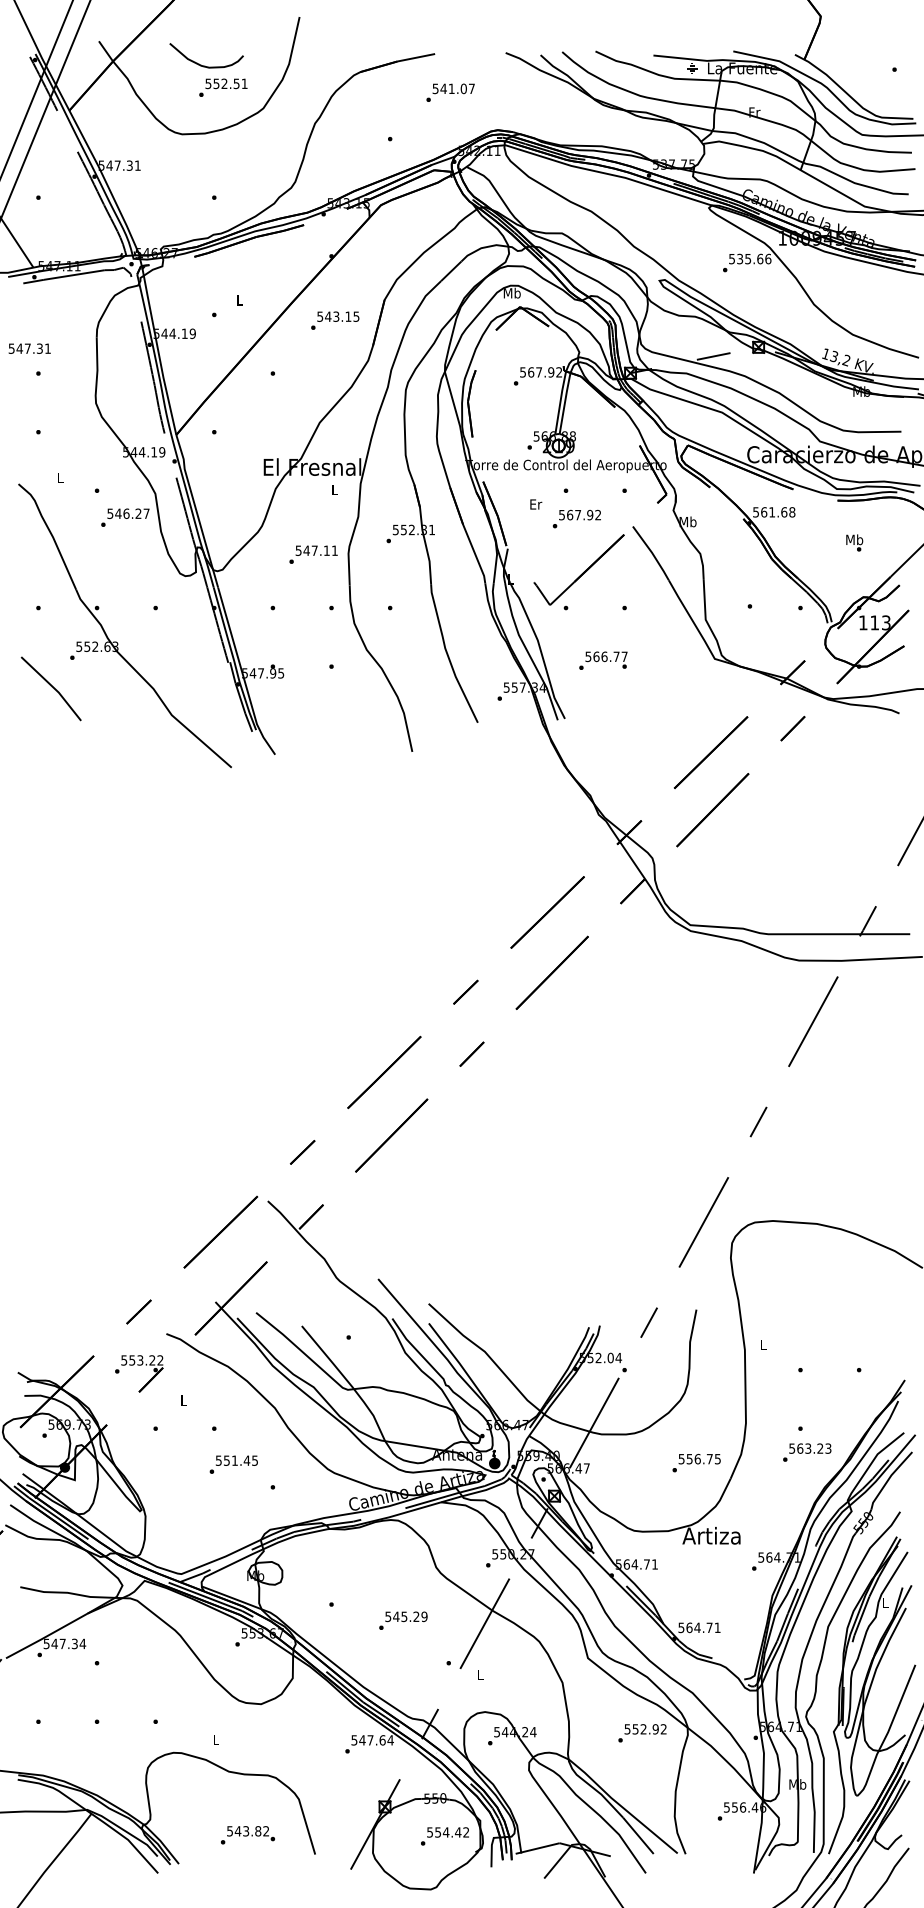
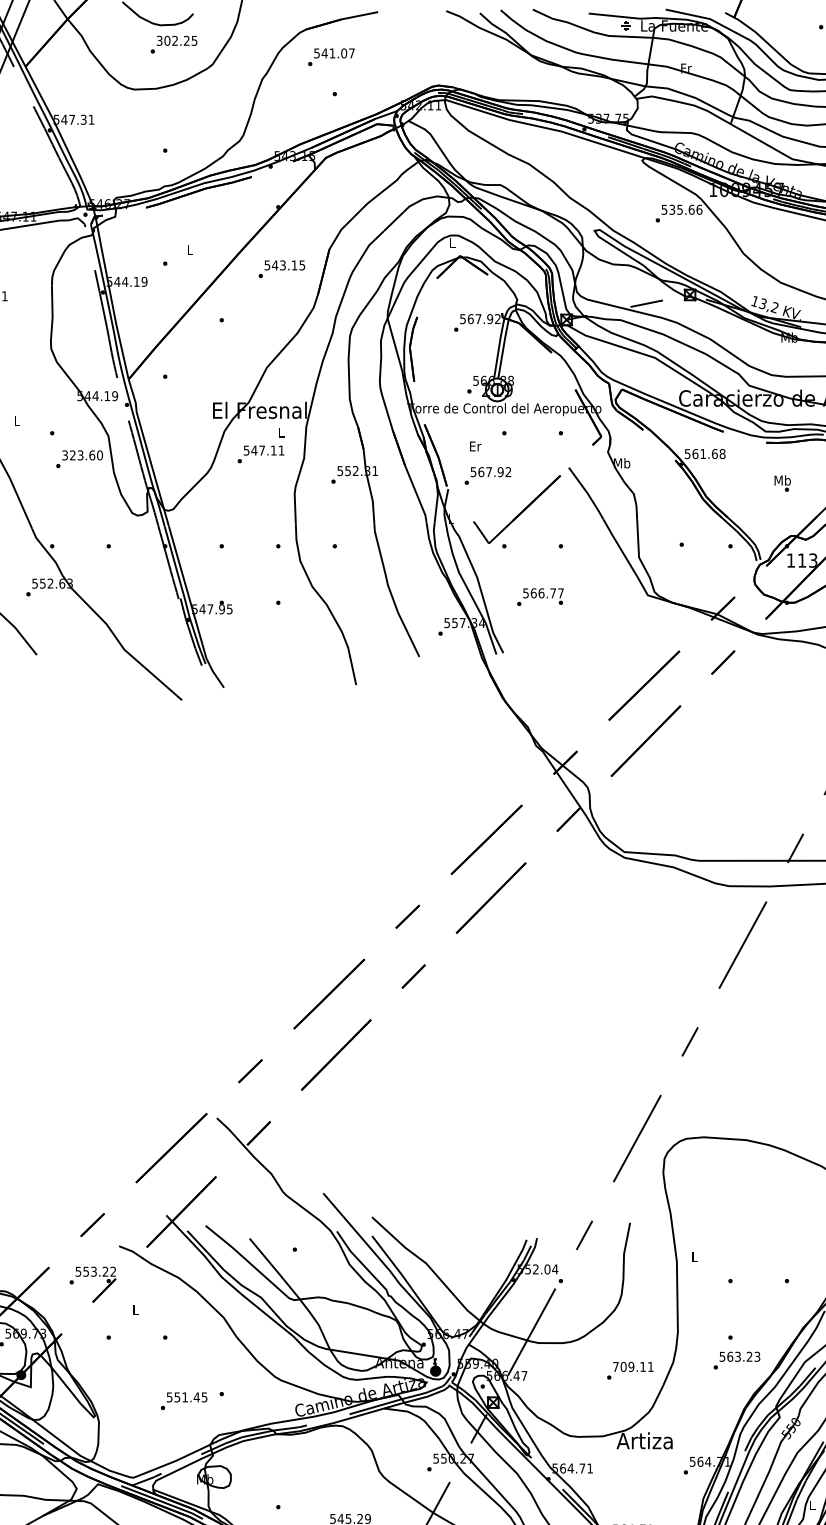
text: (226, 83) -> (177, 40), 552.51 -> 302.25
text: (450, 92) -> (331, 56), moved
text: (511, 292) -> (451, 242), Mb -> L
text: (128, 513) -> (82, 455), 546.27 -> 323.60
text: (576, 518) -> (487, 475), moved
text: (313, 554) -> (260, 454), moved
text: (699, 1458) -> (633, 1366), 556.75 -> 709.11
text: (233, 1464) -> (183, 1401), moved

